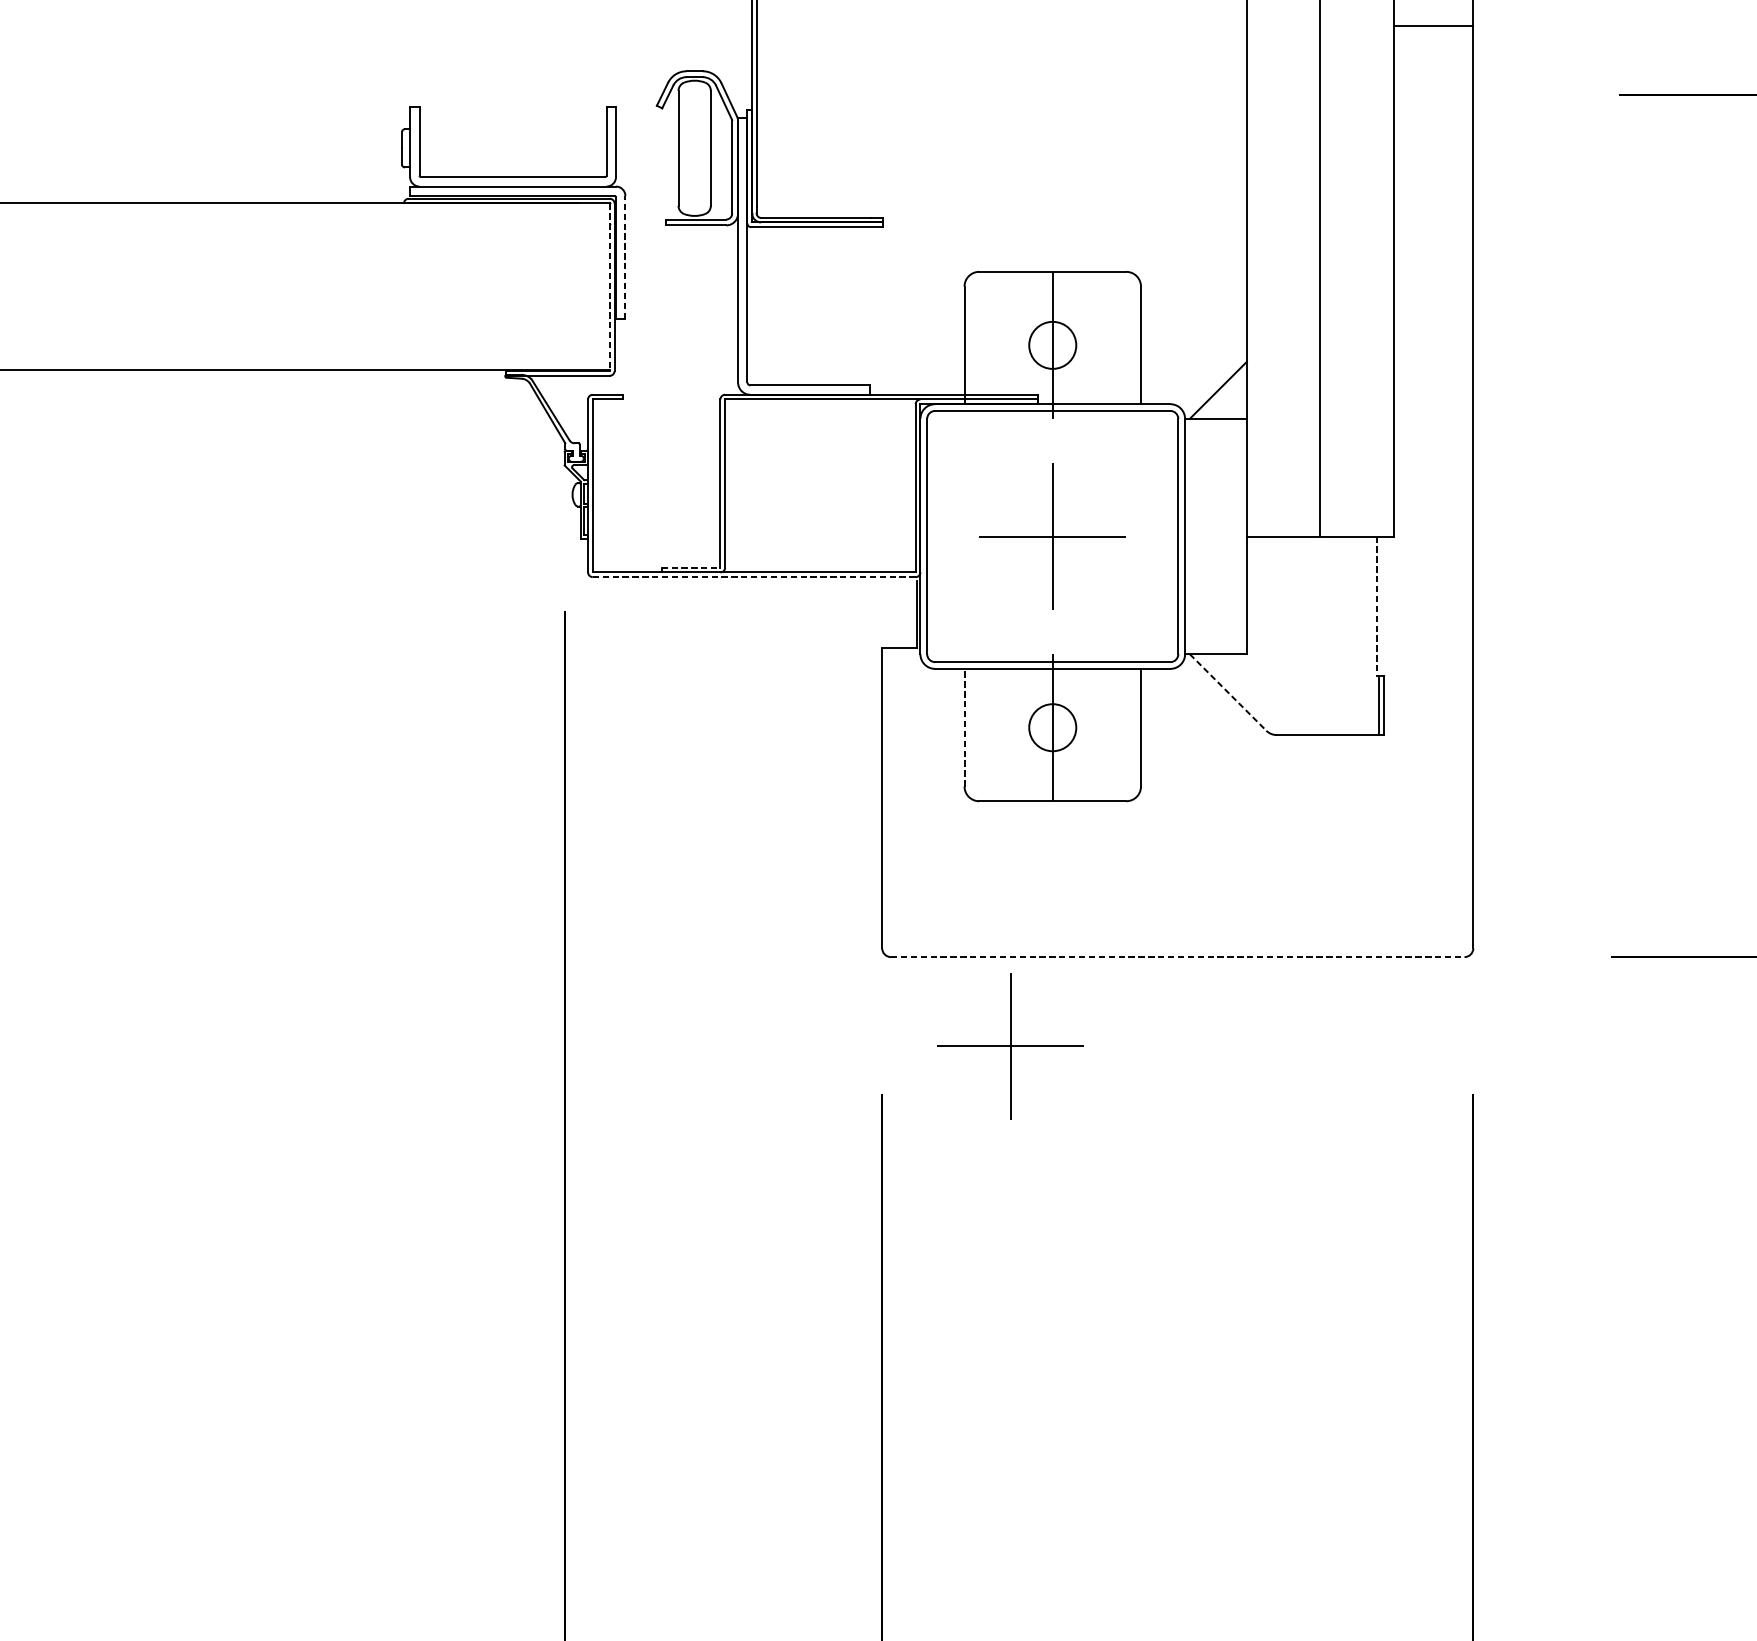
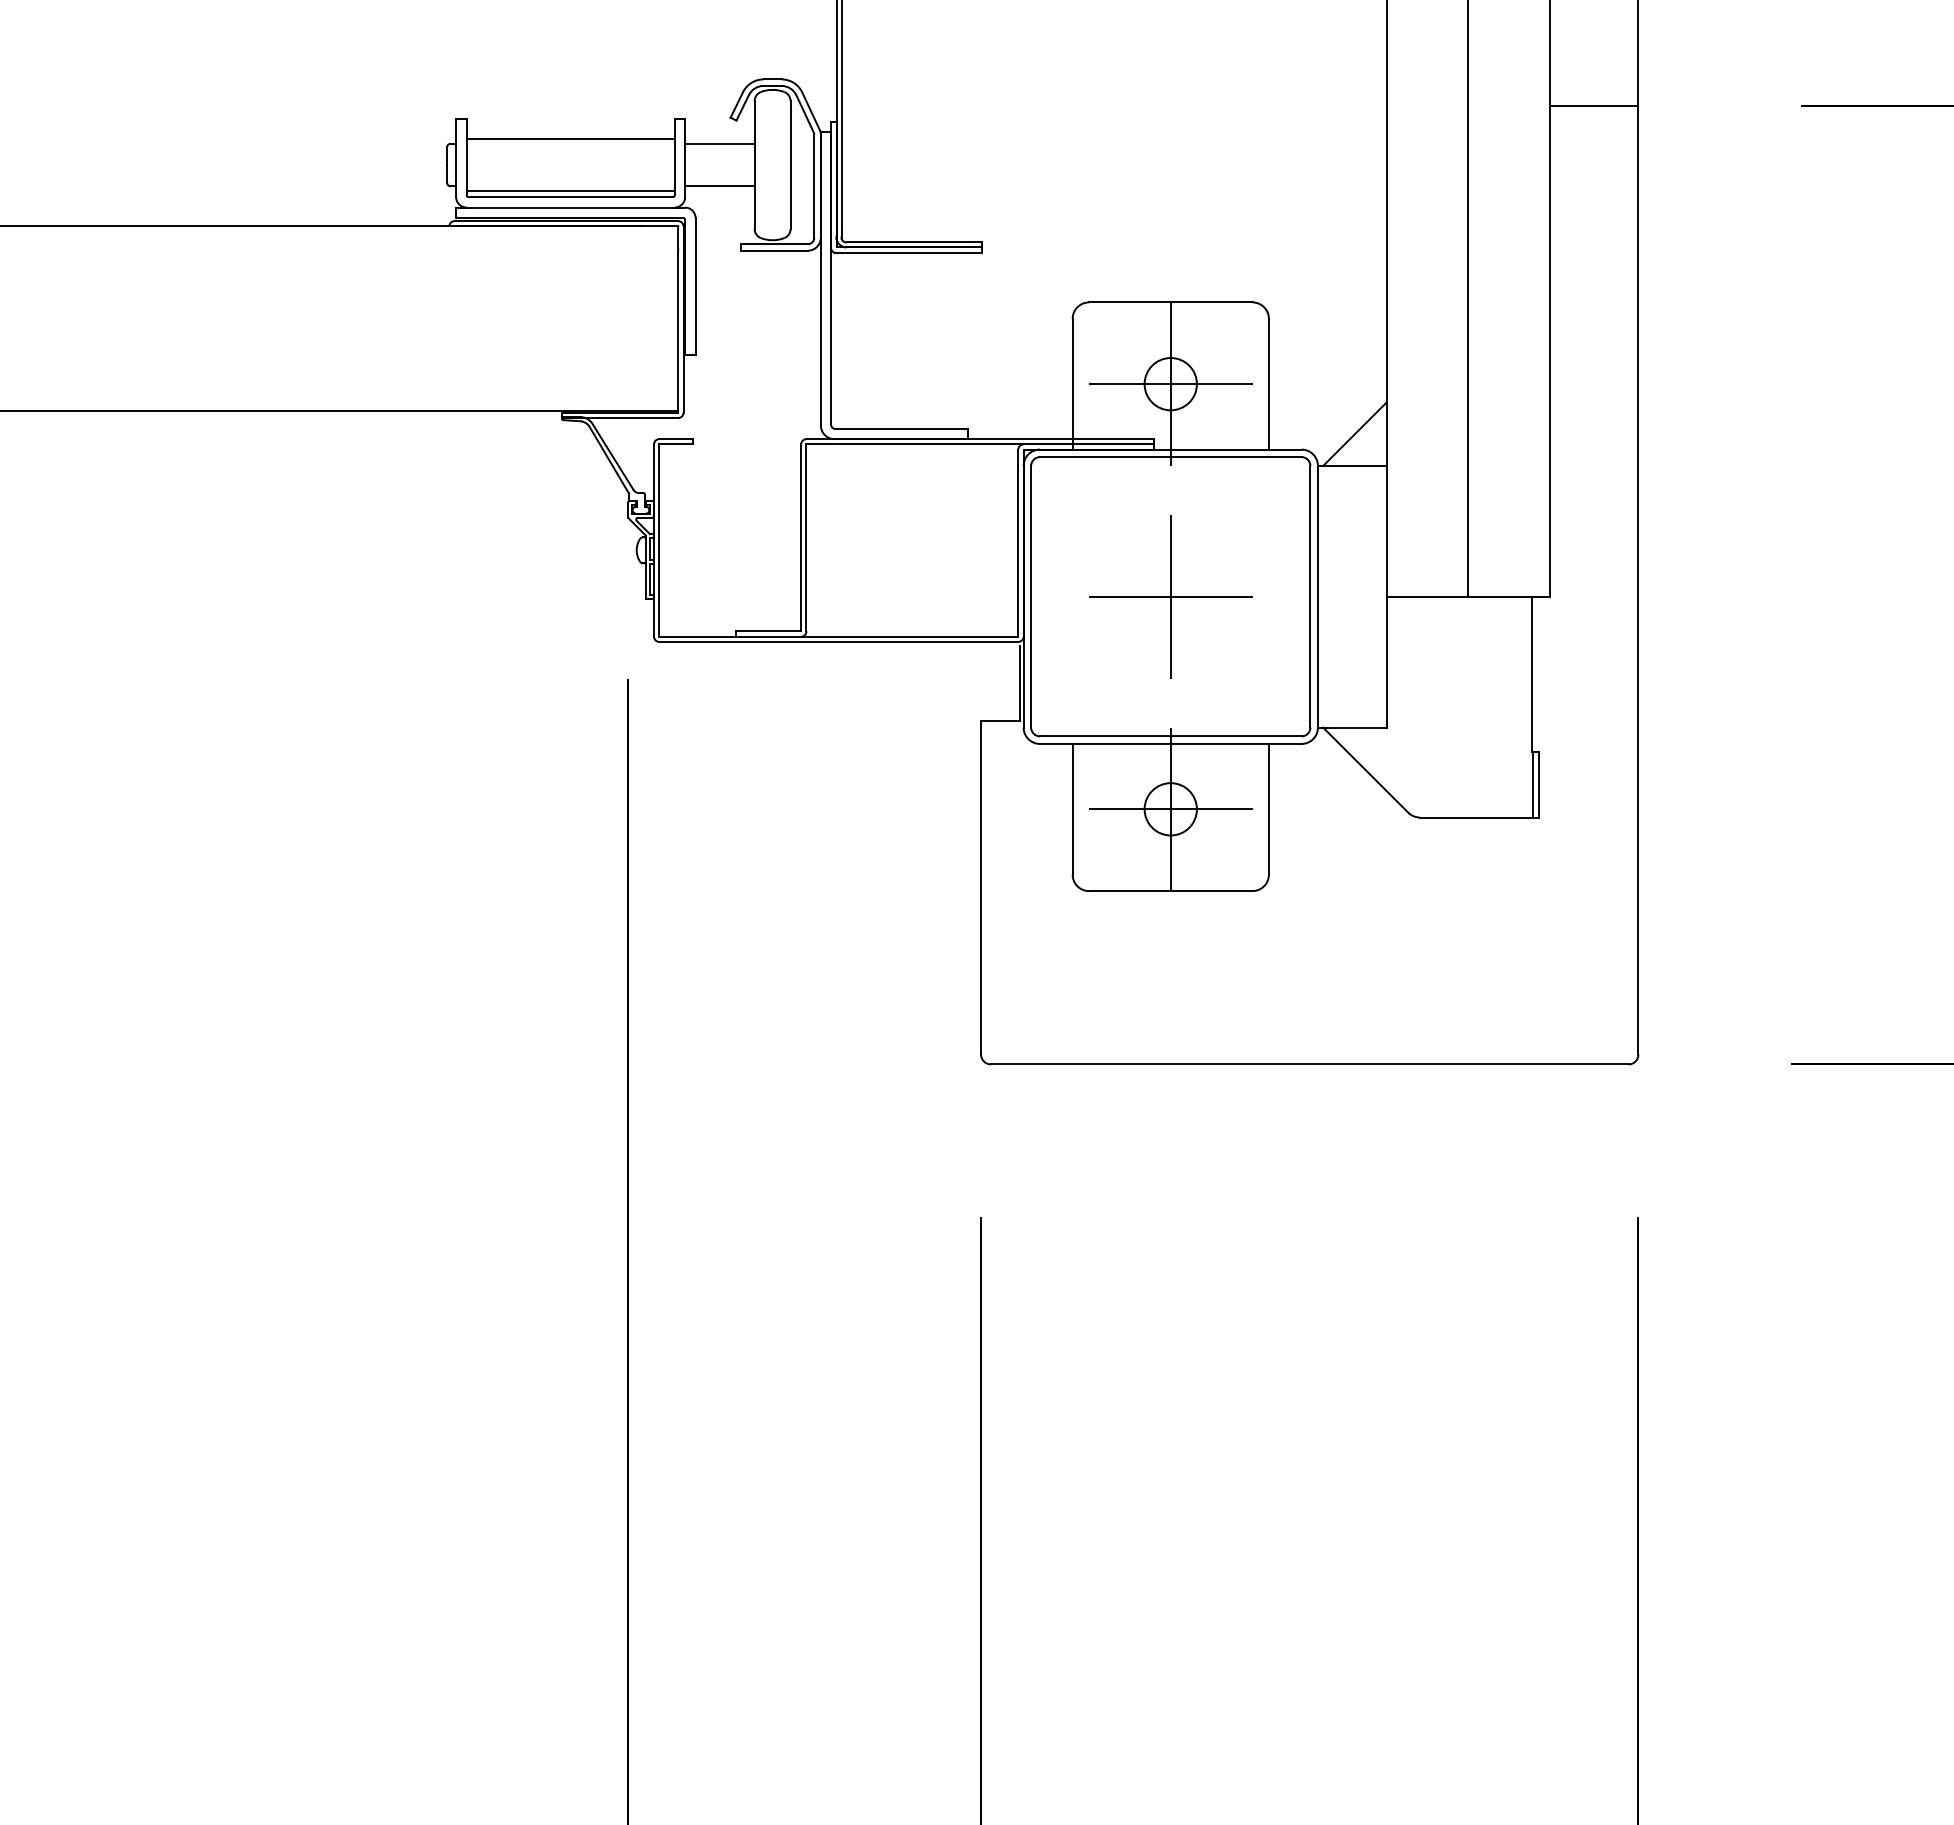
line: (1433, 26) -> (1594, 106), moved
line: (512, 125) -> (570, 139), added
line: (646, 128) -> (719, 143), added
line: (646, 167) -> (719, 186), added
line: (512, 172) -> (570, 191), added
line: (625, 256) -> (695, 285), dashed -> solid
line: (610, 288) -> (678, 320), dashed -> solid
line: (1052, 345) -> (1170, 384), added
line: (690, 567) -> (768, 631), dashed -> solid
line: (753, 576) -> (838, 641), dashed -> solid
line: (1377, 606) -> (1531, 674), dashed -> solid
line: (1228, 692) -> (1366, 770), dashed -> solid
line: (964, 726) -> (1072, 808), dashed -> solid
line: (1052, 727) -> (1170, 809), added
line: (1177, 957) -> (1309, 1064), dashed -> solid
part: (1010, 1046) -> (1123, 1163), removed

